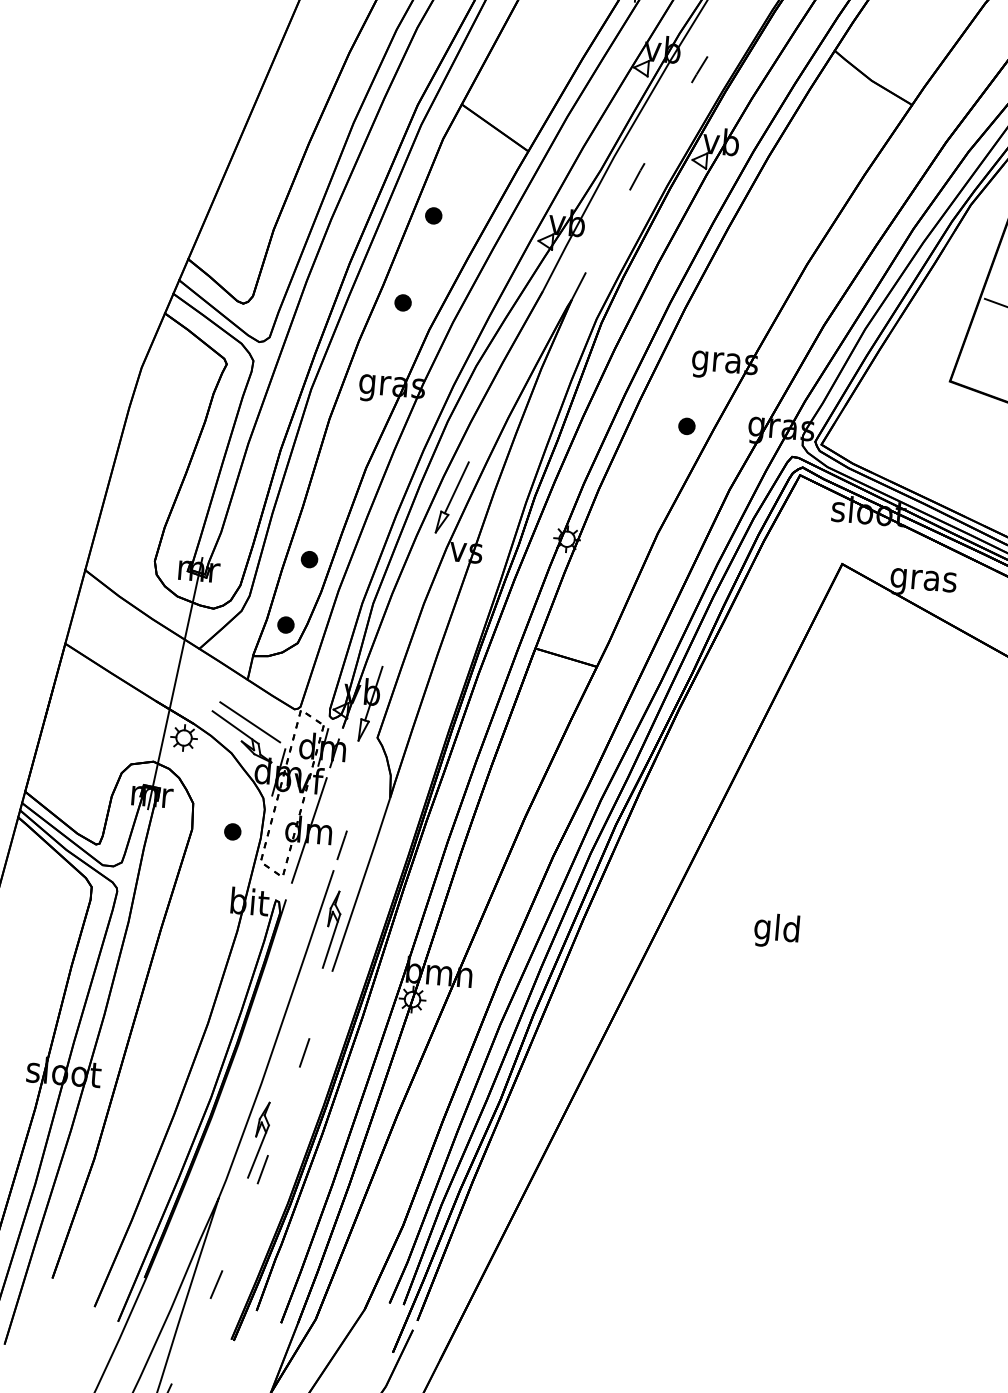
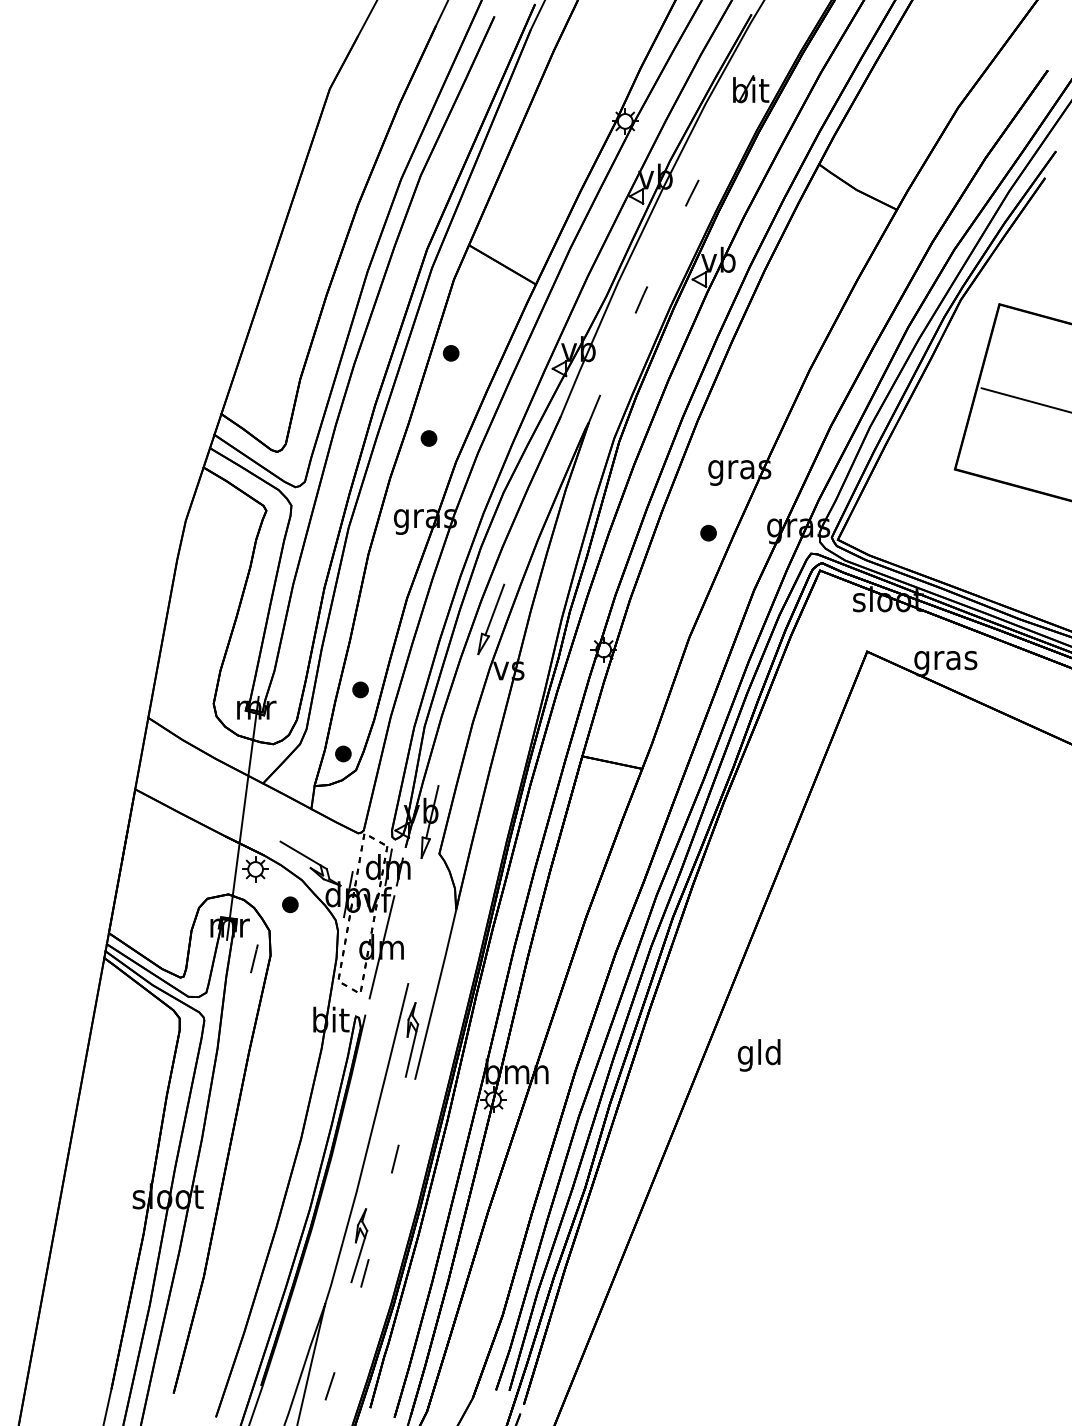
line: (250, 721) -> (317, 848), removed
part: (232, 831) -> (290, 904), moved
line: (342, 845) -> (254, 958), moved
text: (776, 930) -> (758, 1055), moved

